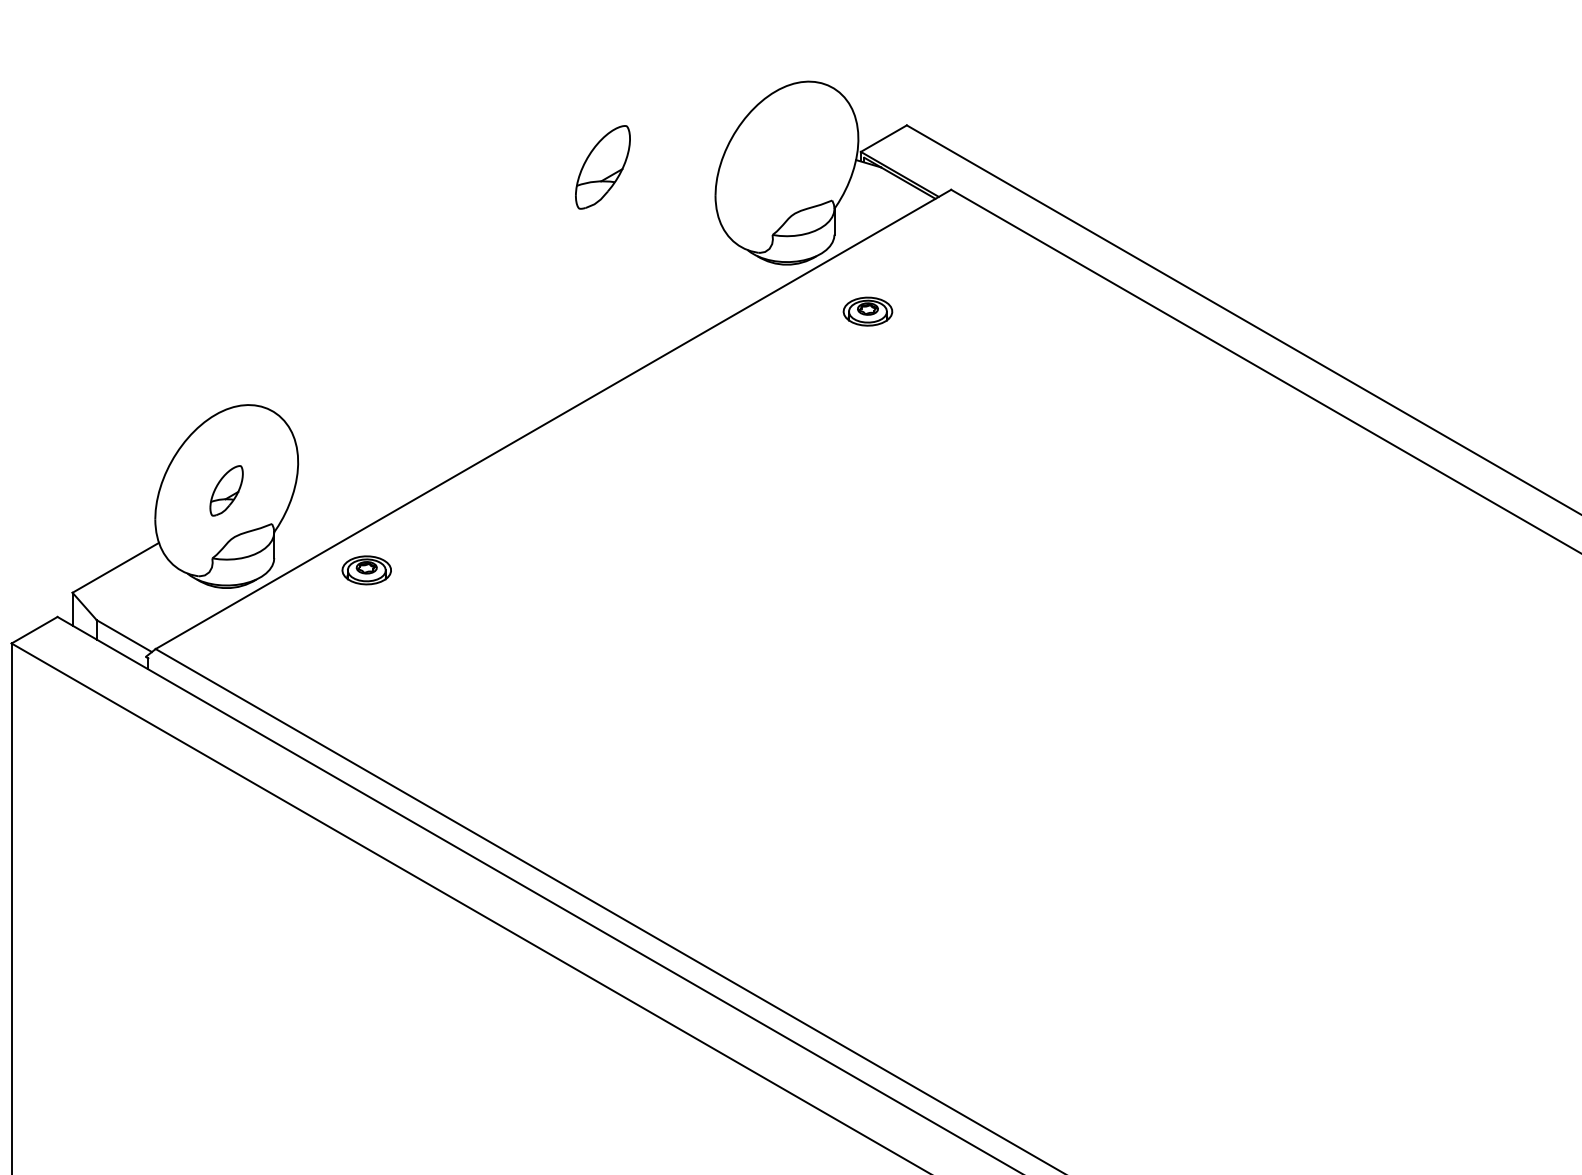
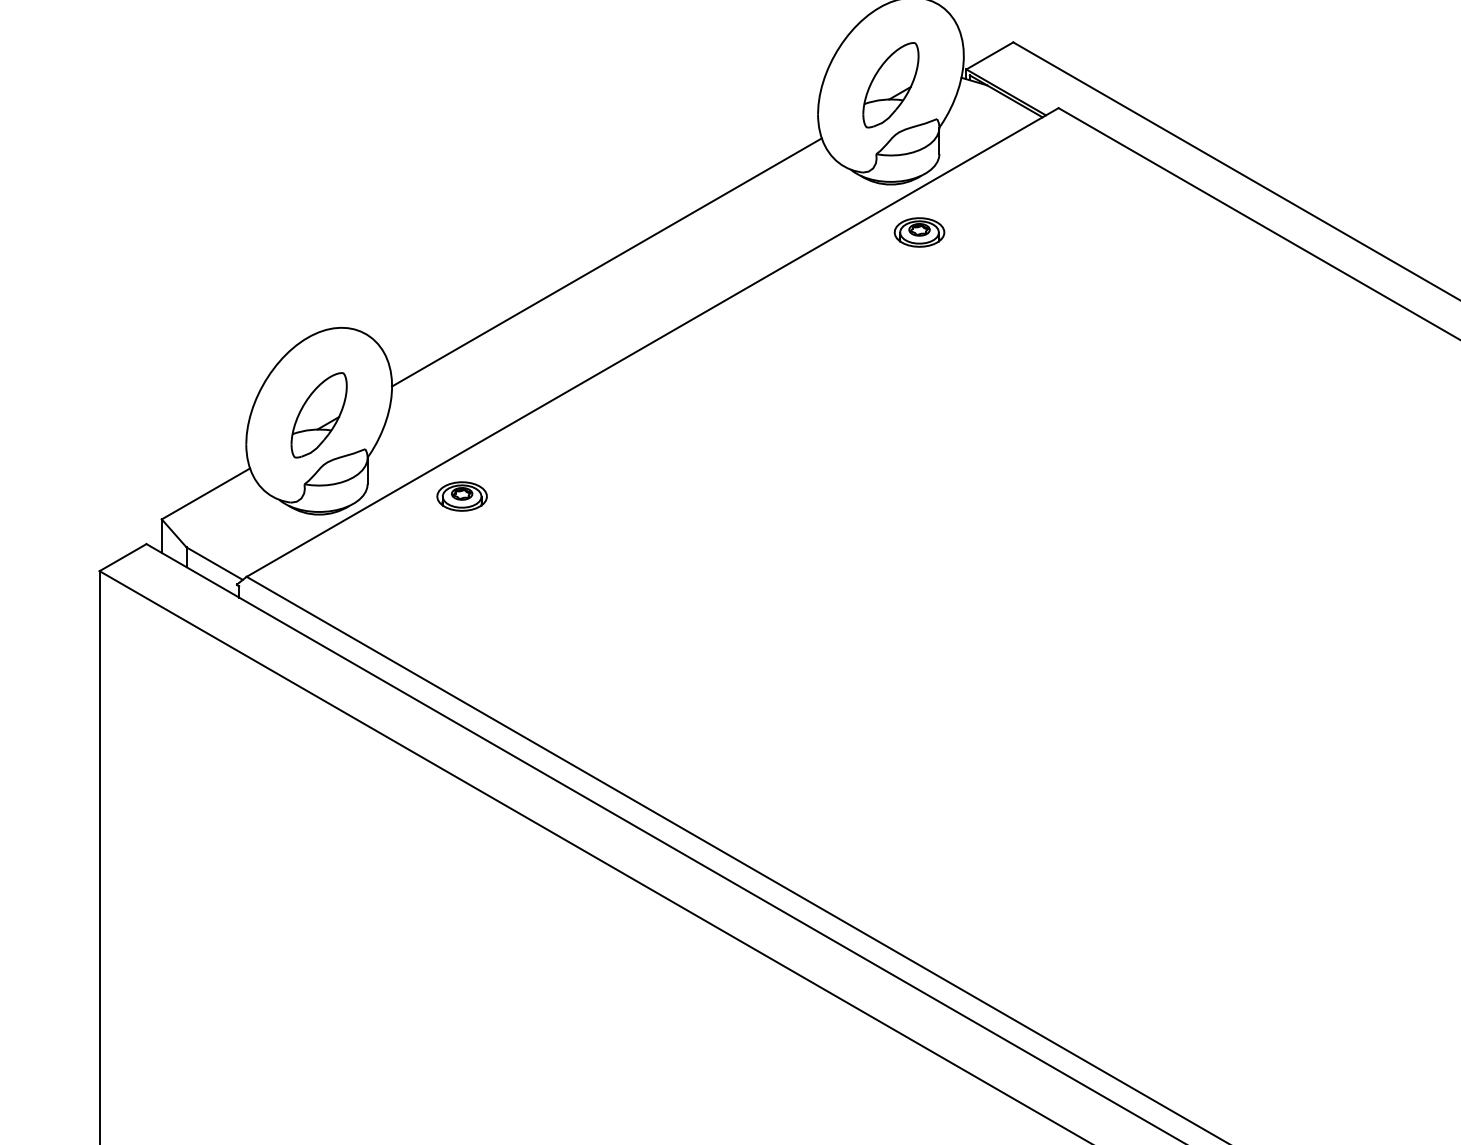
part: (602, 167) -> (890, 85), moved
part: (867, 311) -> (919, 232), moved
line: (508, 340) -> (606, 261), added
part: (226, 490) -> (318, 415), size x1.67

